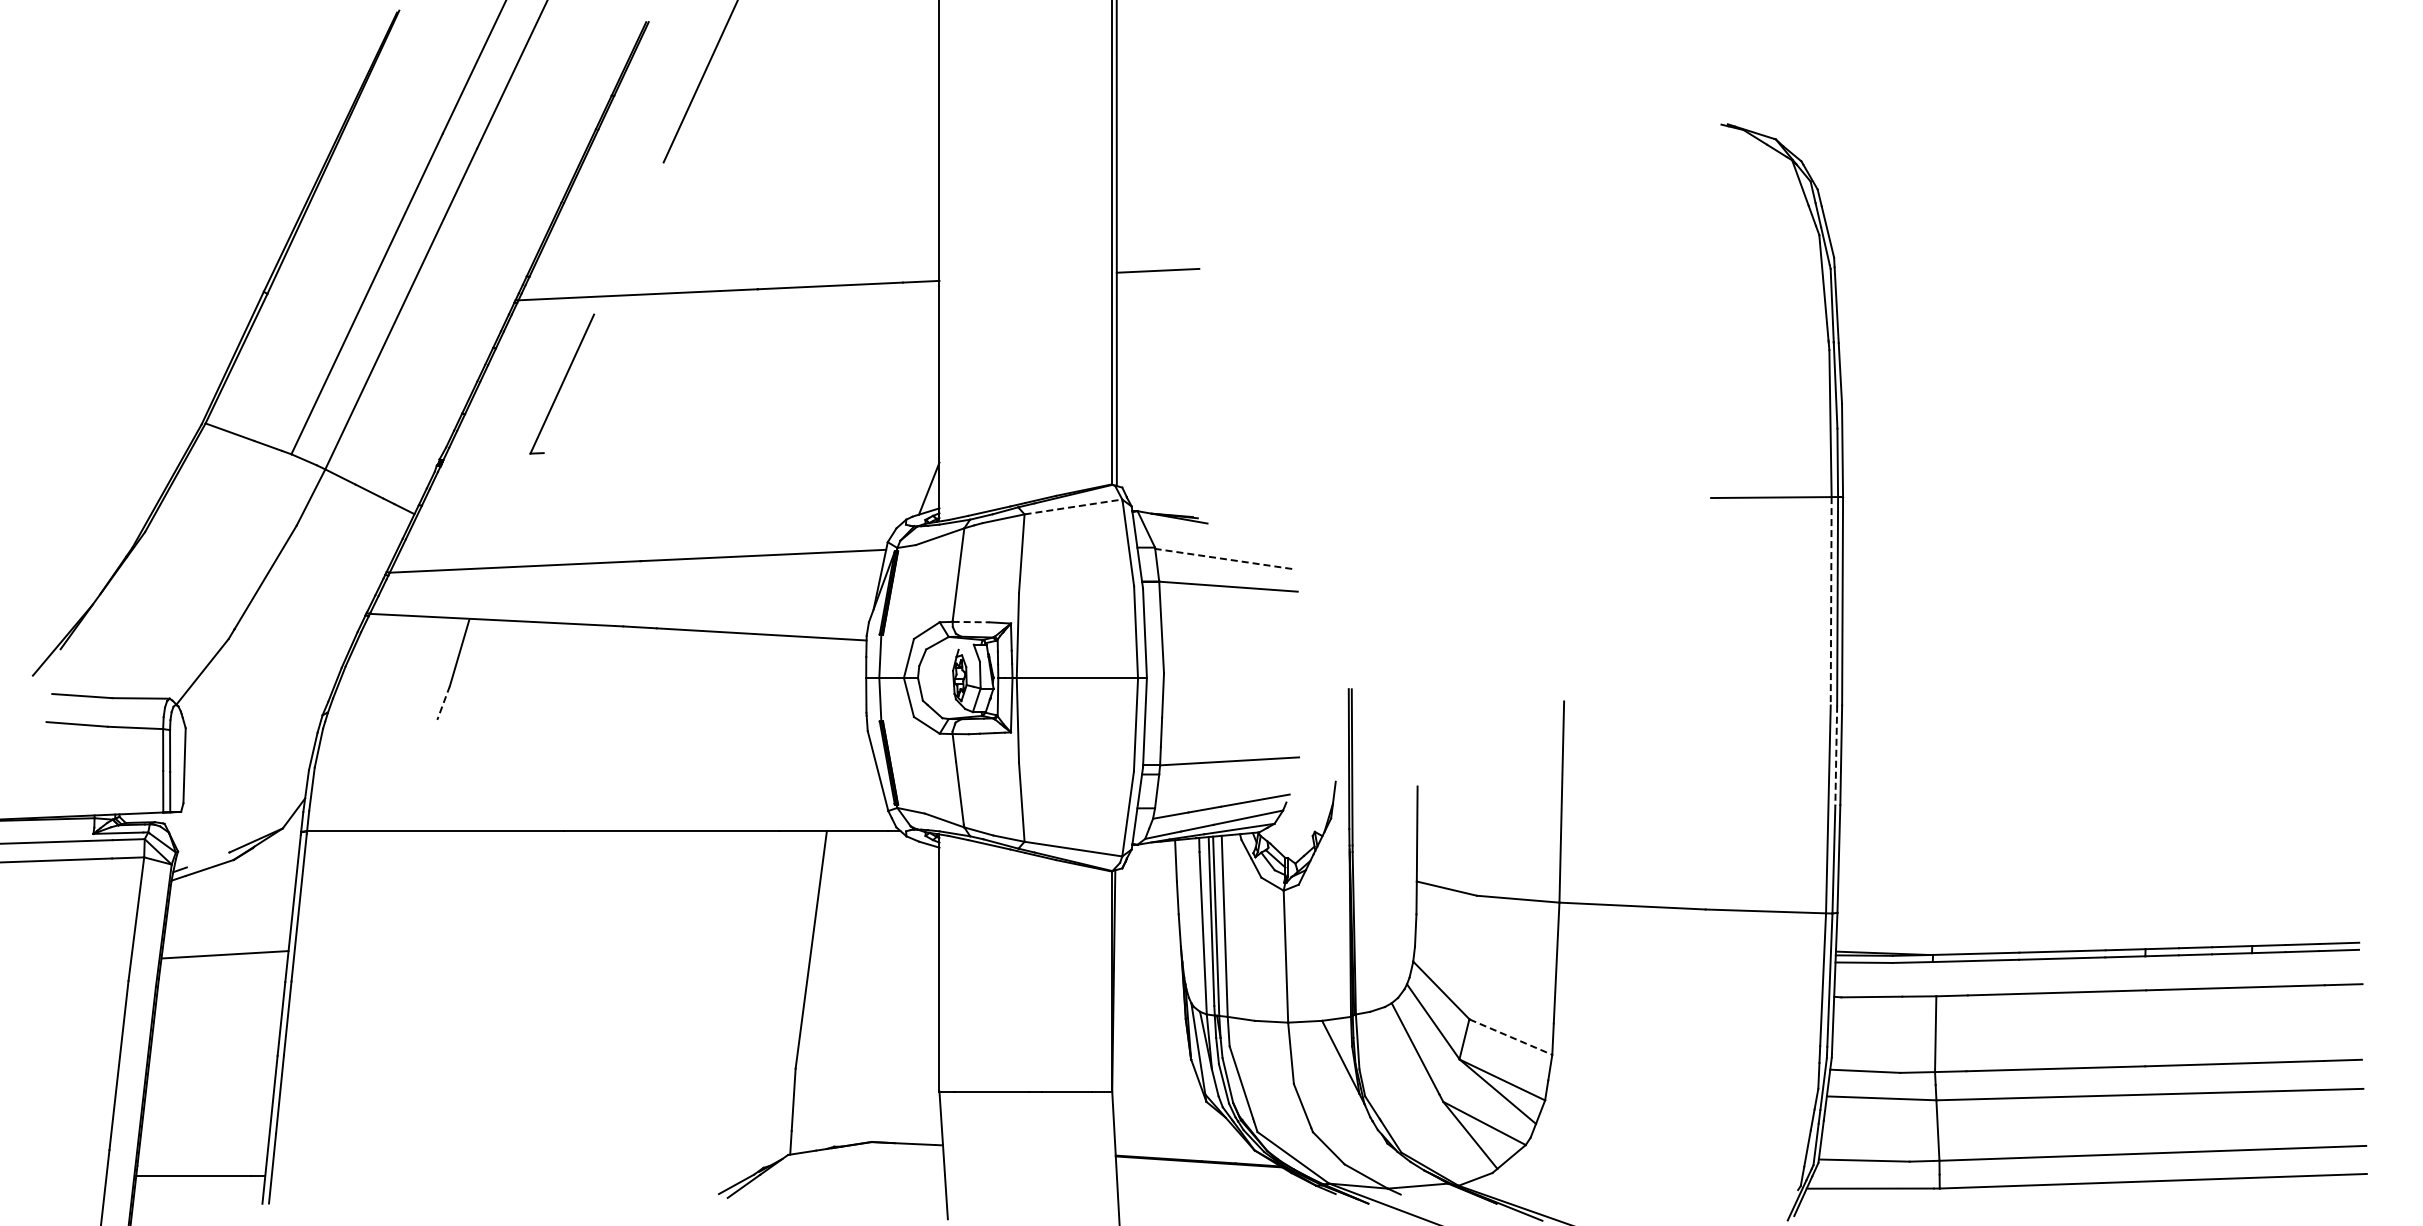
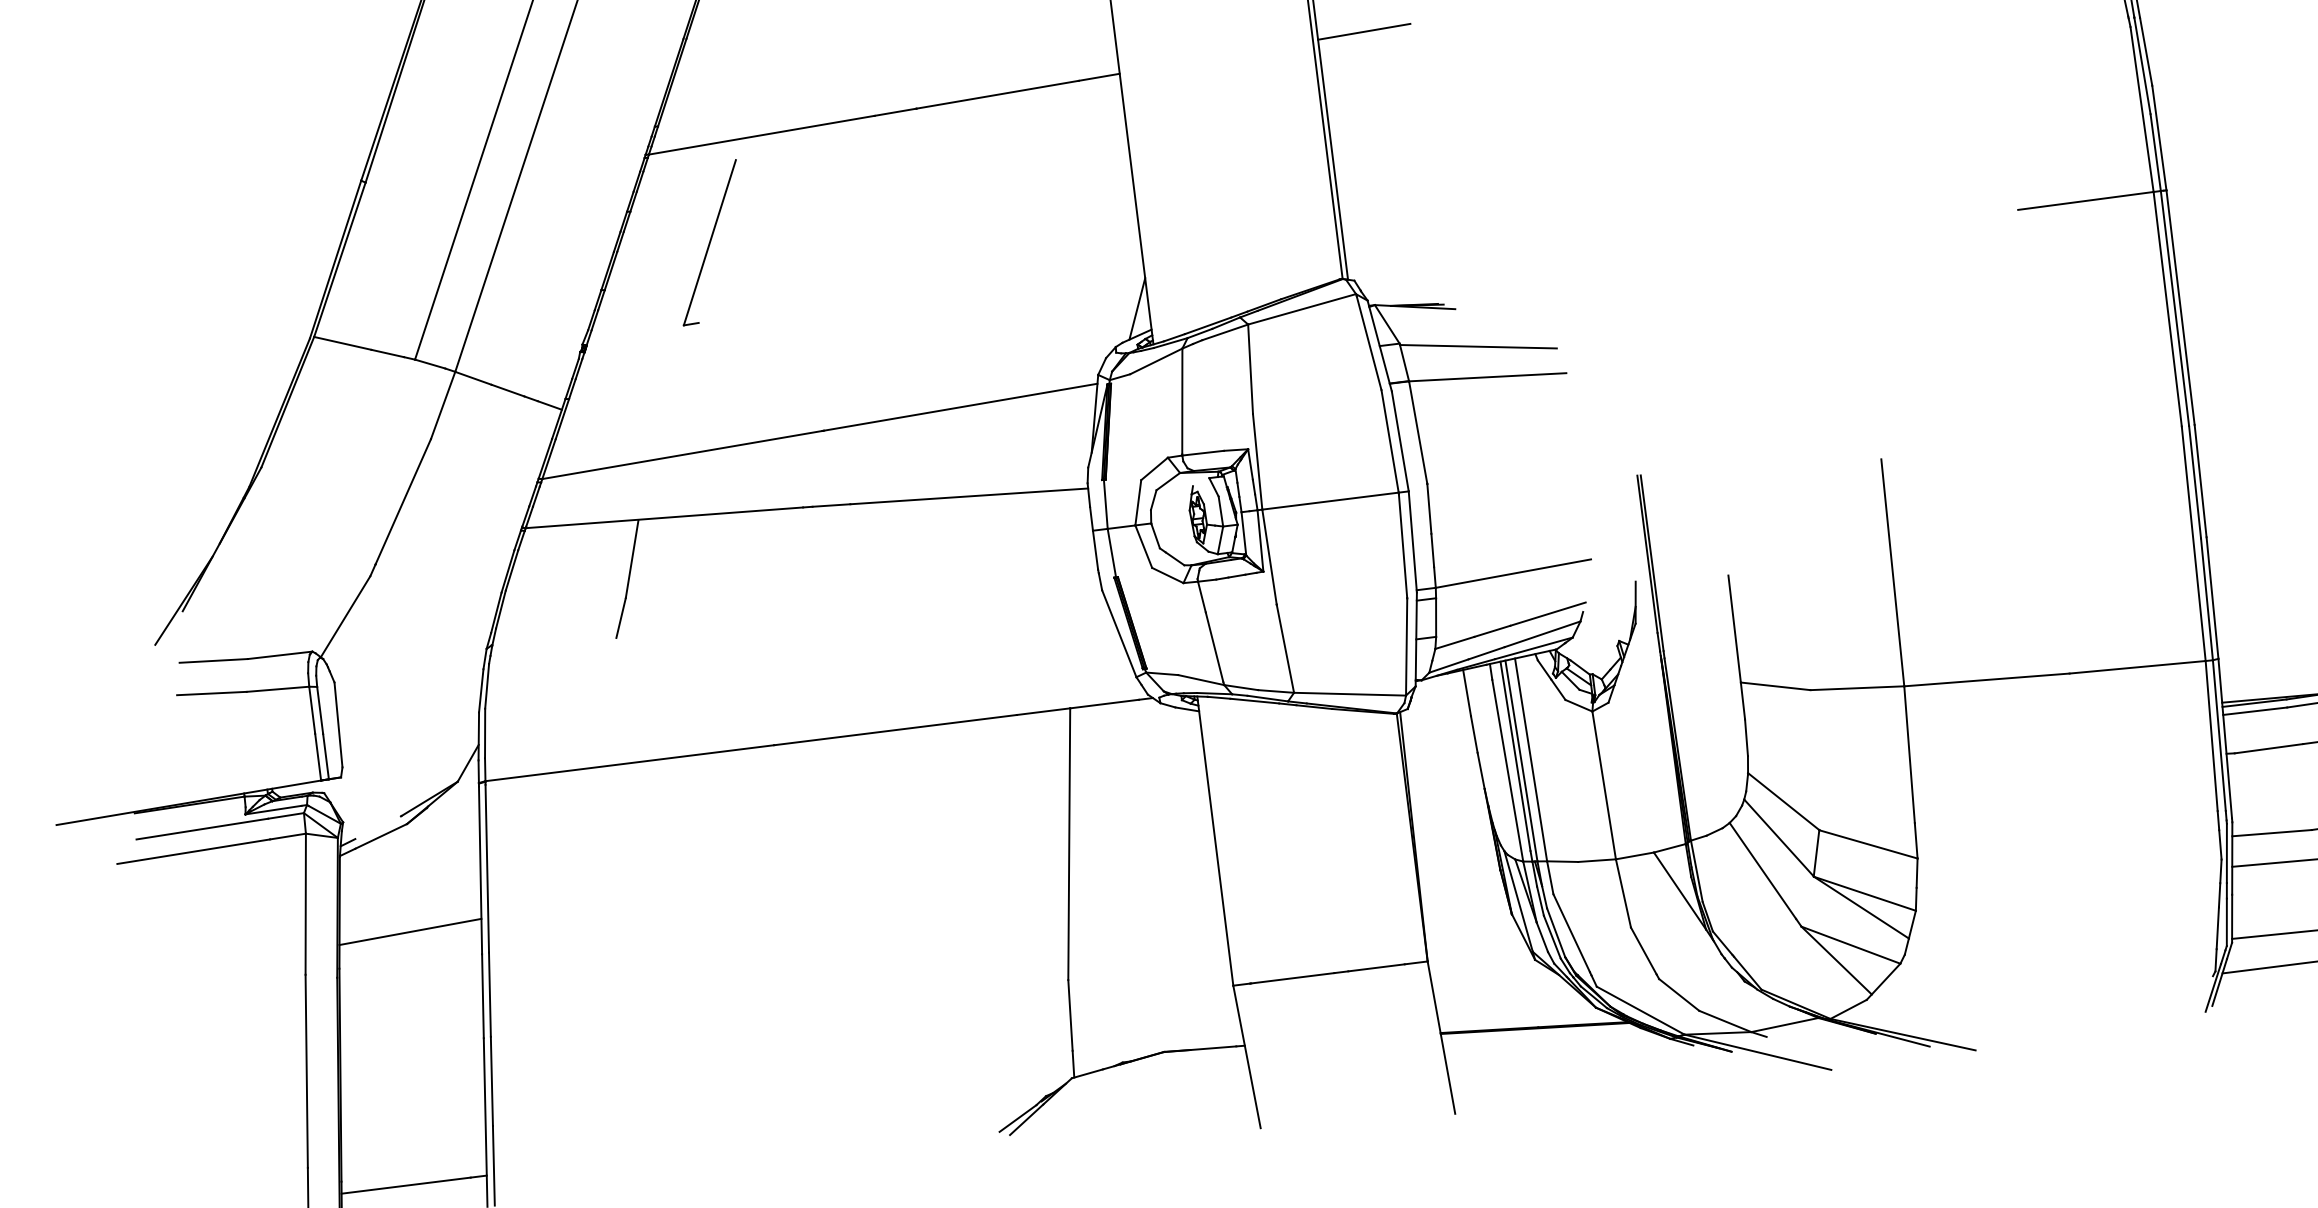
line: (1073, 506) -> (1302, 308), dashed -> solid
line: (1223, 558) -> (1478, 346), dashed -> solid
line: (1831, 601) -> (2168, 309), dashed -> solid
line: (971, 622) -> (1203, 453), dashed -> solid
line: (443, 703) -> (621, 618), dashed -> solid
line: (1836, 755) -> (2195, 481), dashed -> solid
line: (1511, 1037) -> (1869, 844), dashed -> solid

